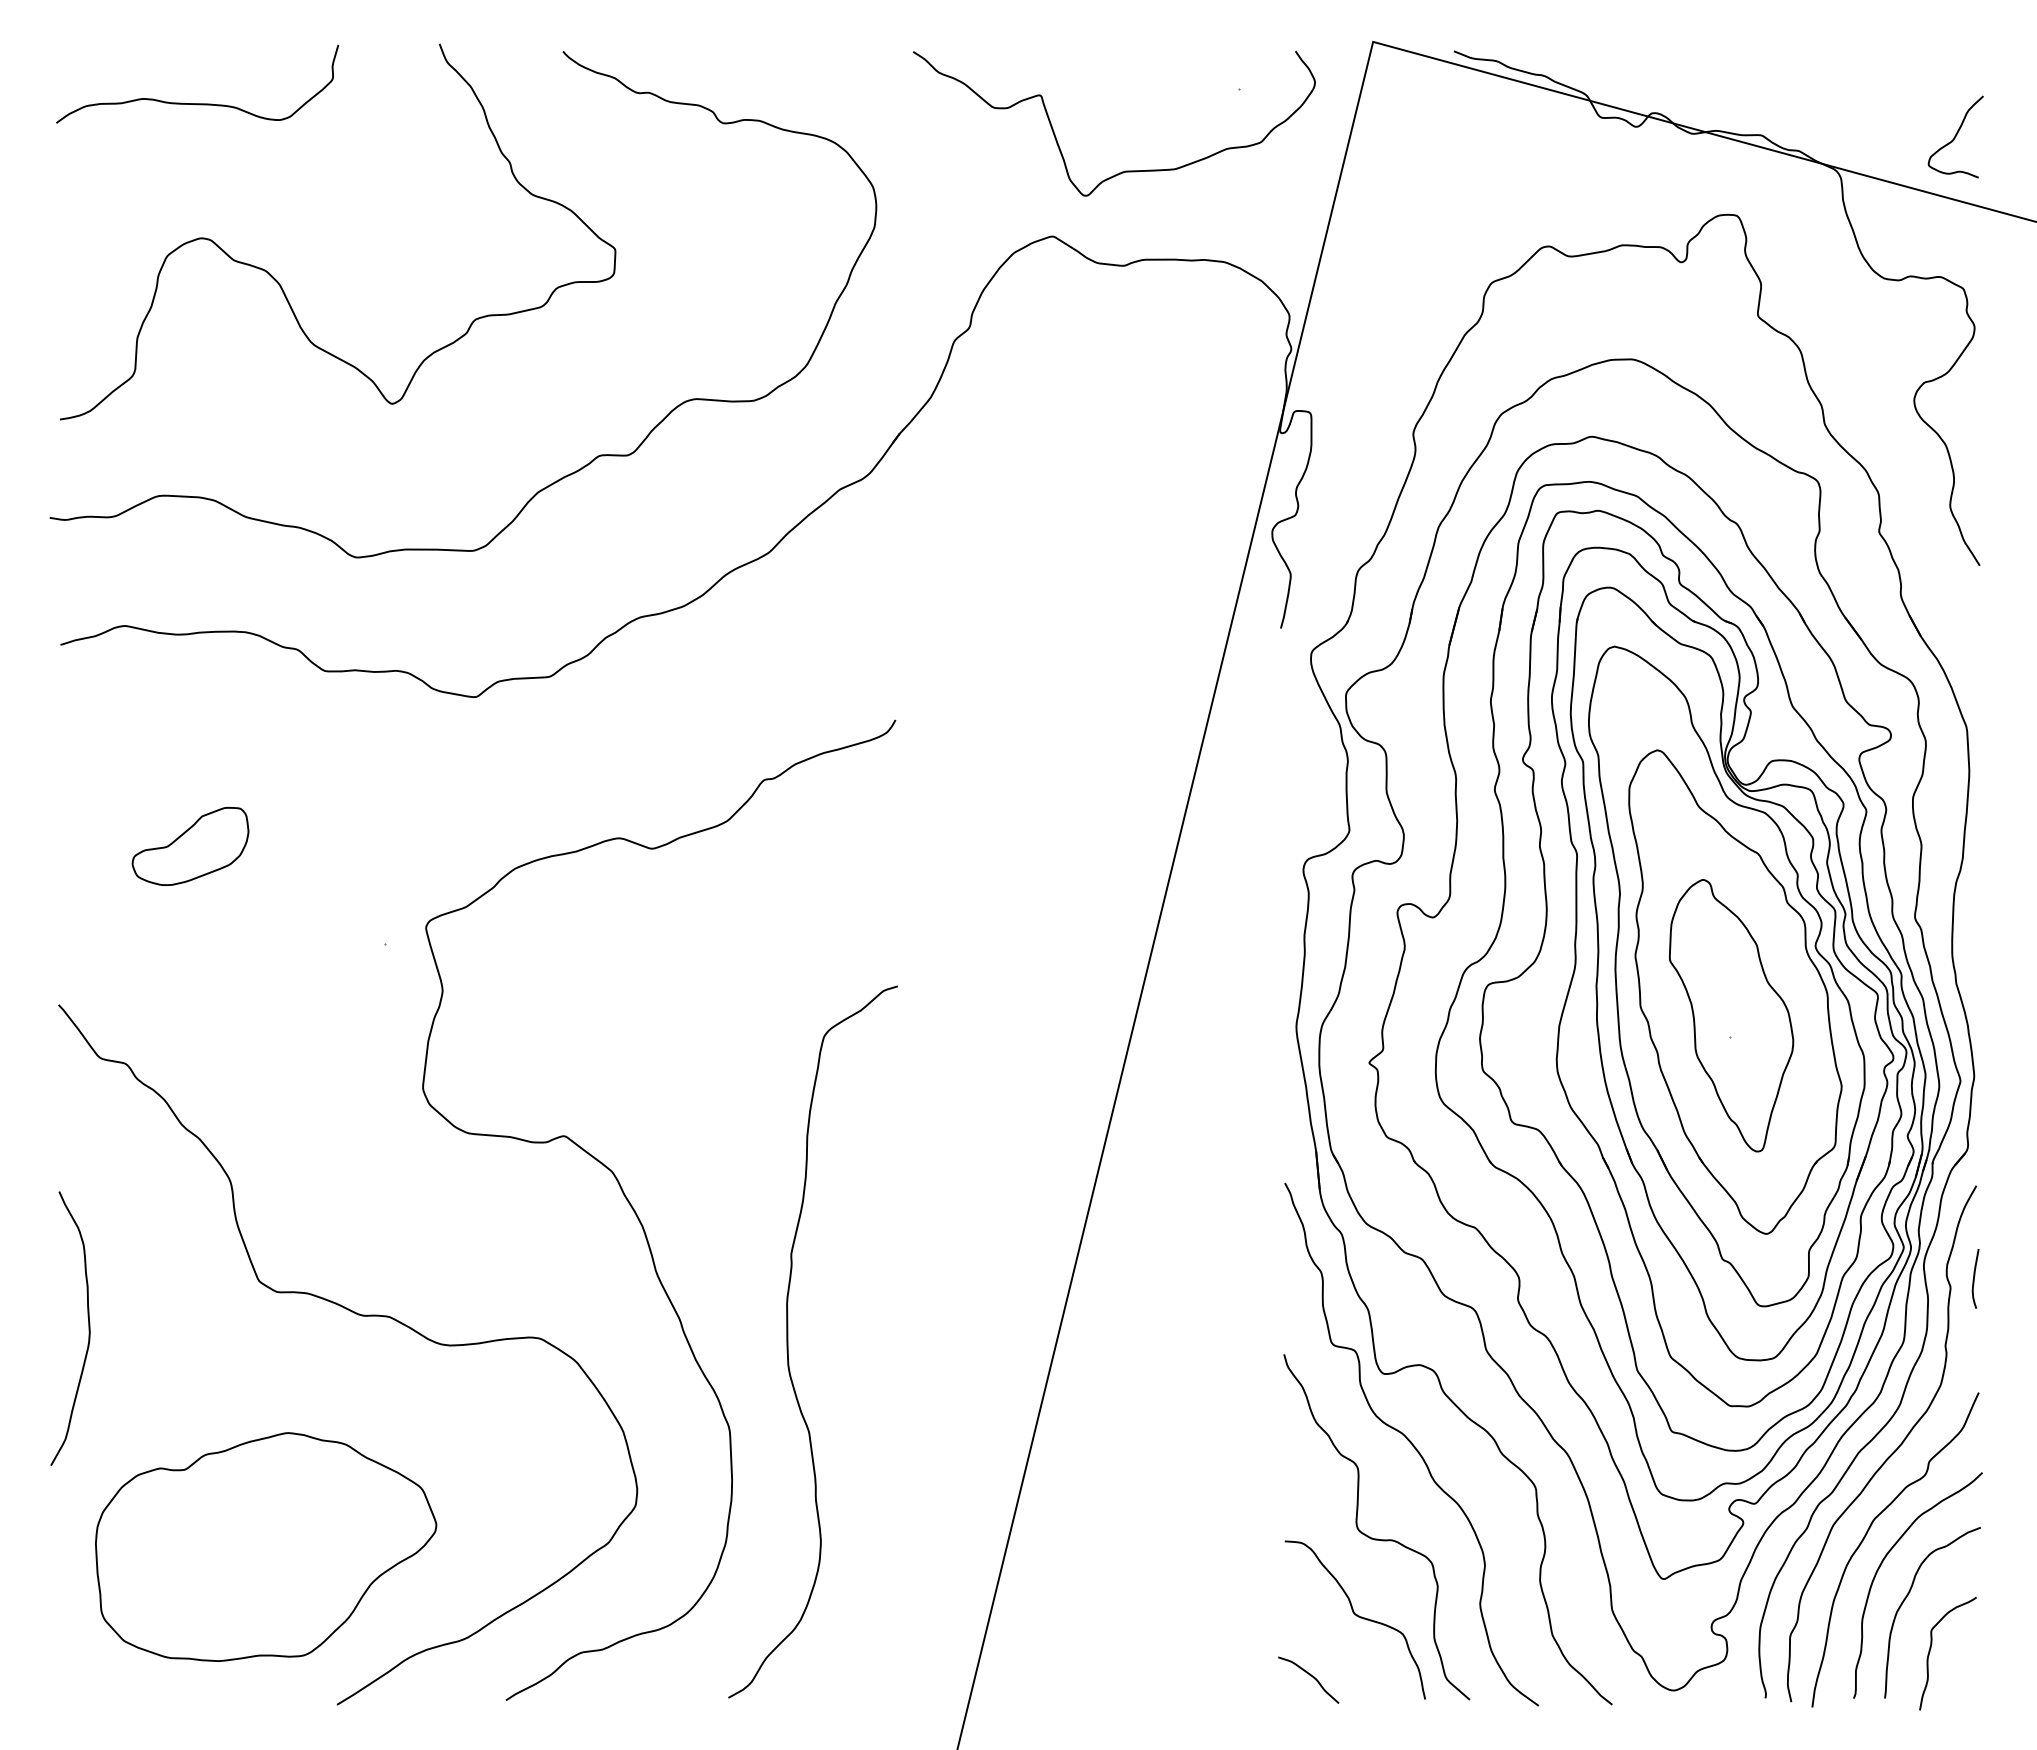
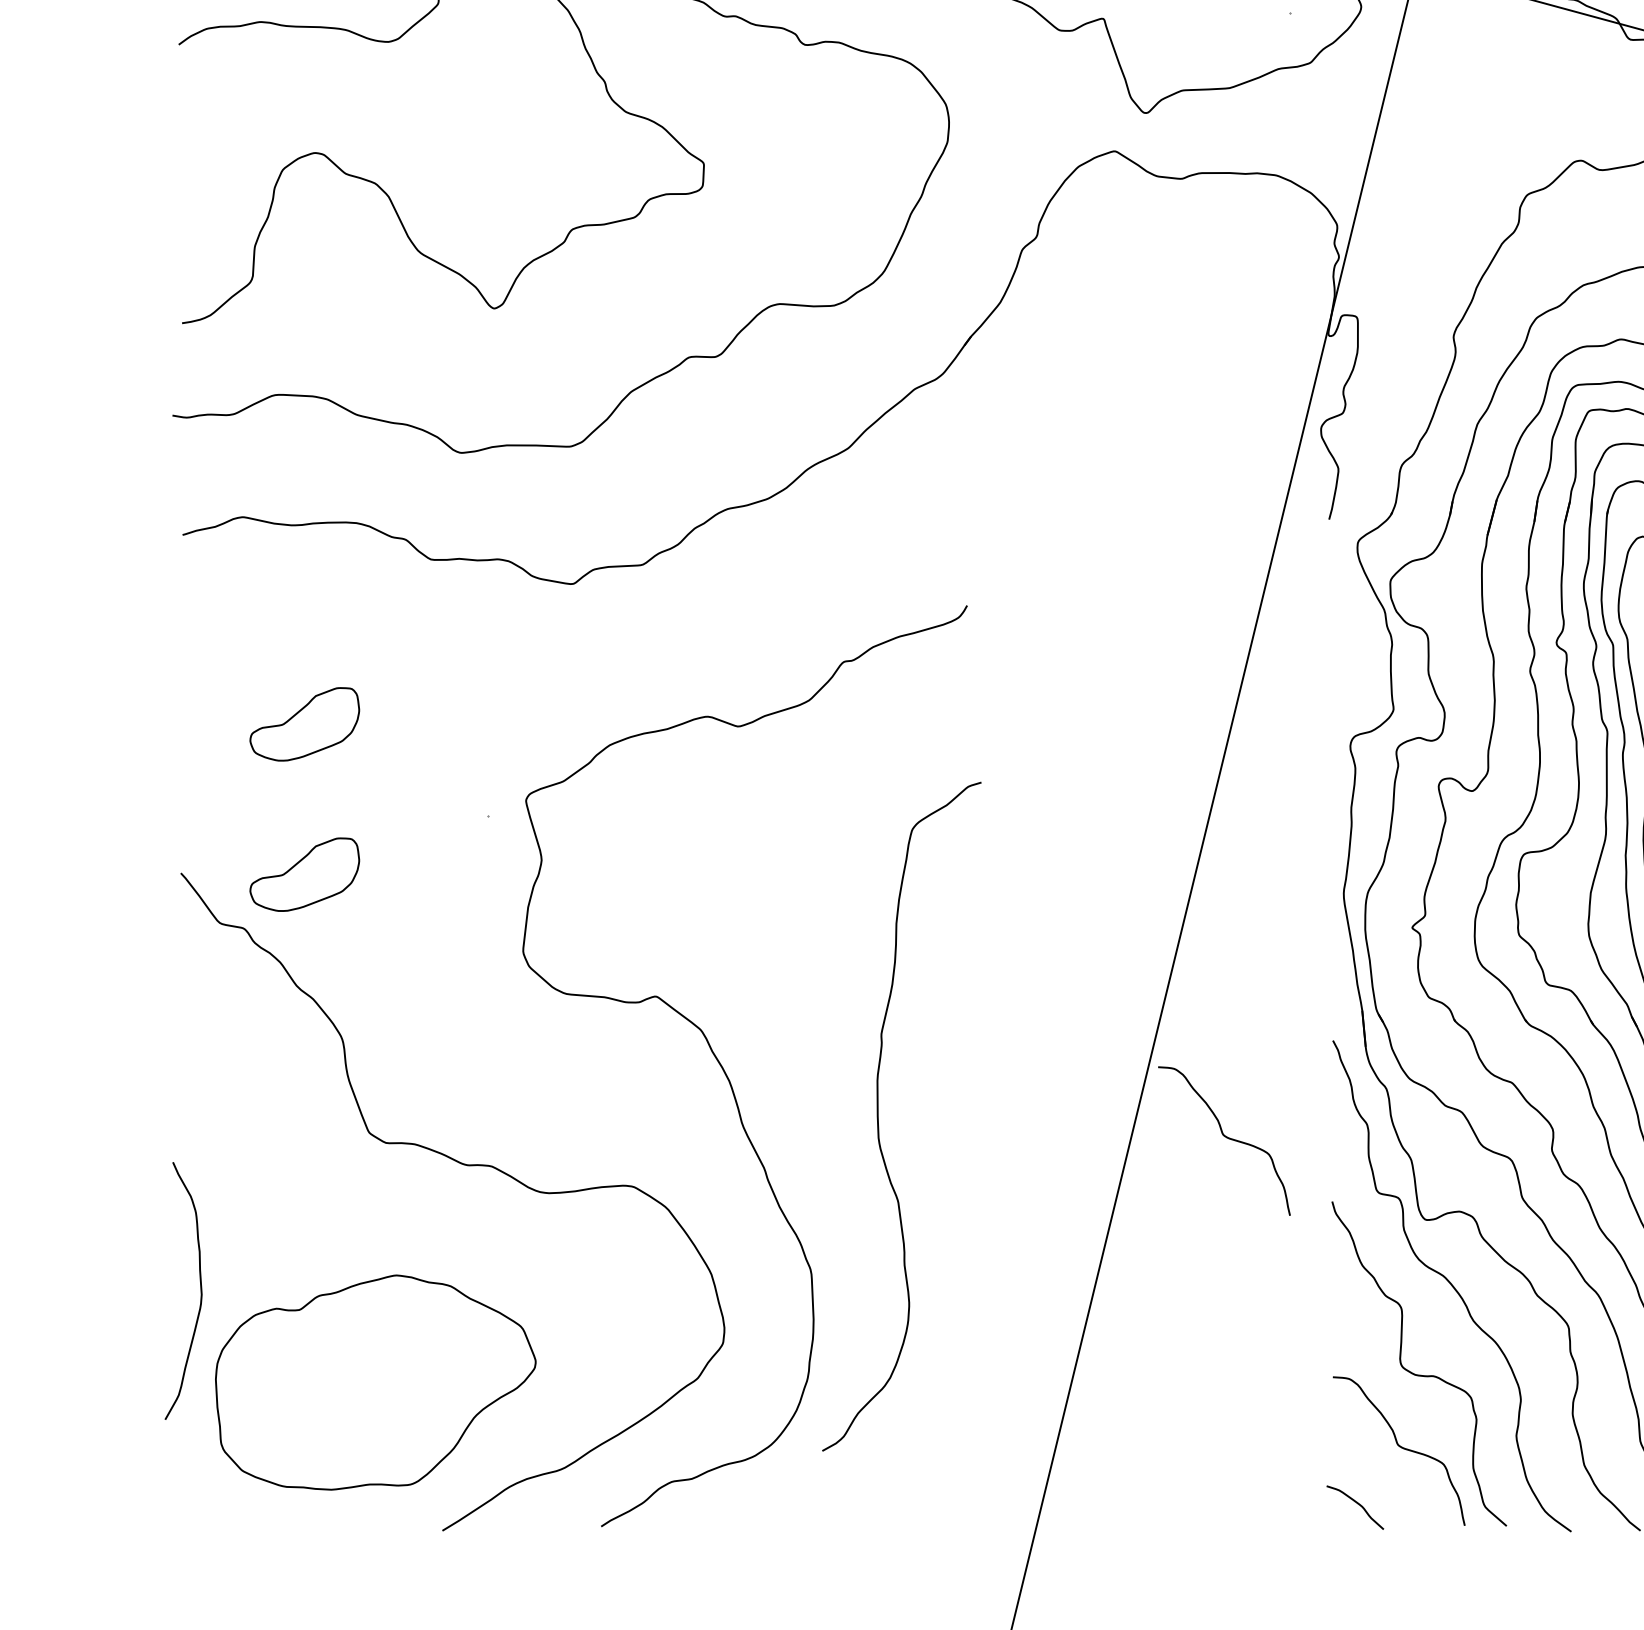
part: (190, 1005) -> (304, 873), added
curve: (1170, 1286) -> (1225, 1137), added
curve: (88, 1328) -> (200, 1290), moved
curve: (788, 1341) -> (878, 1116), moved

